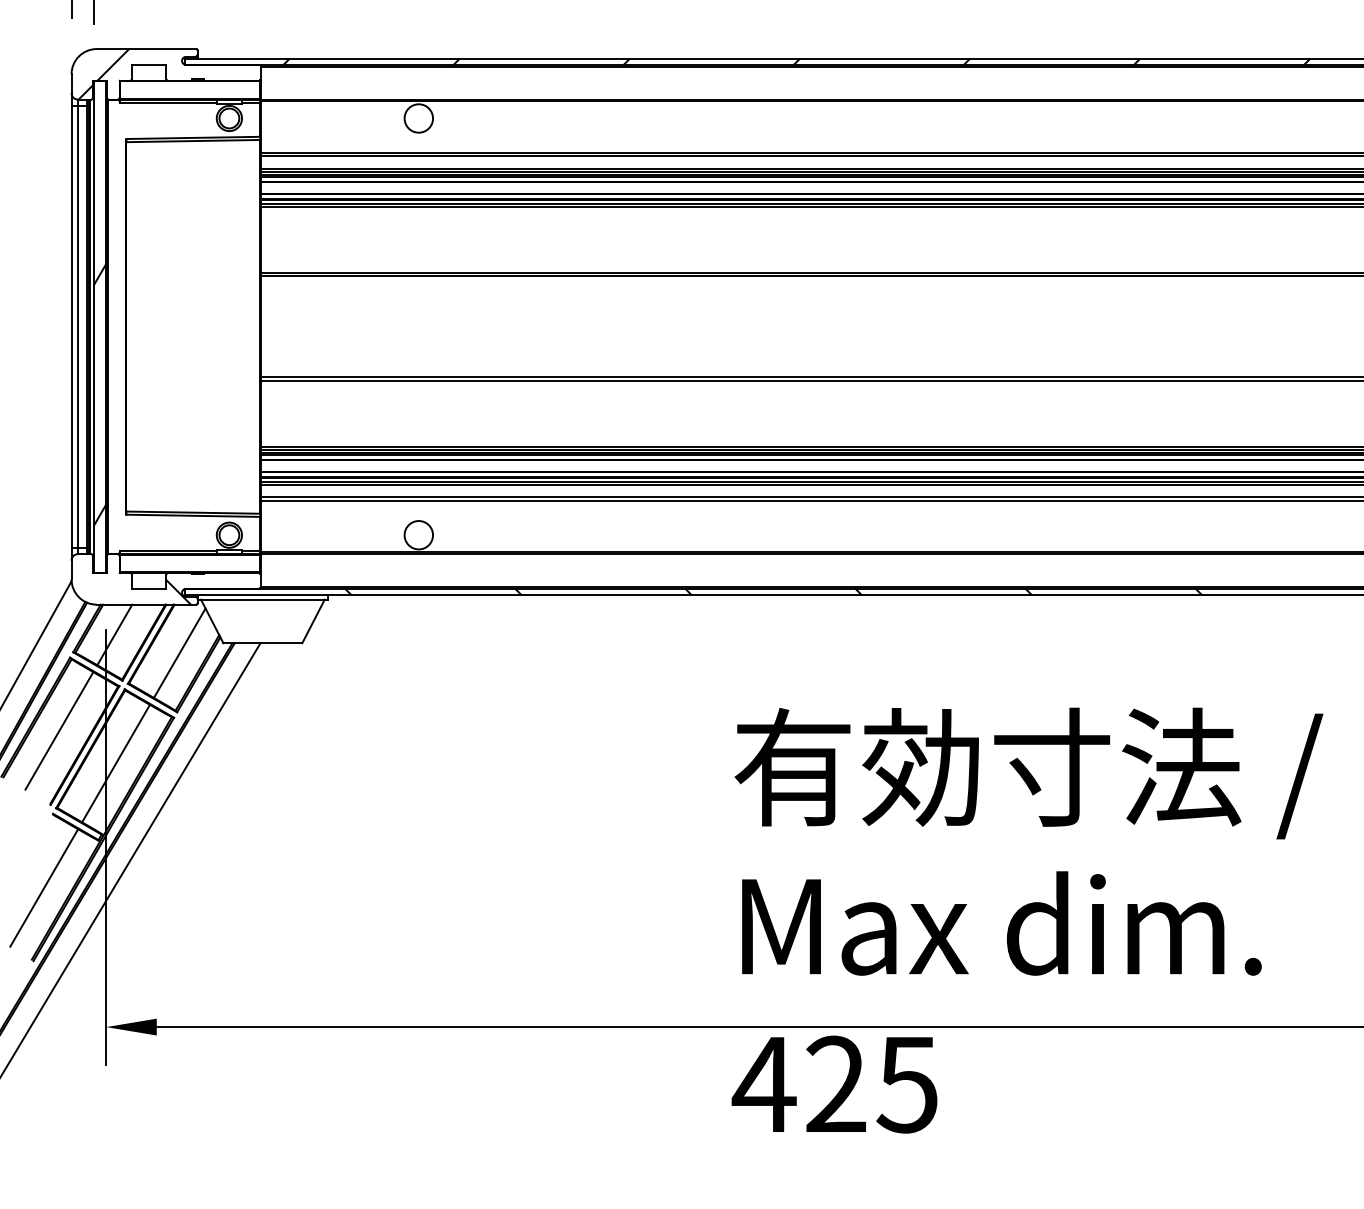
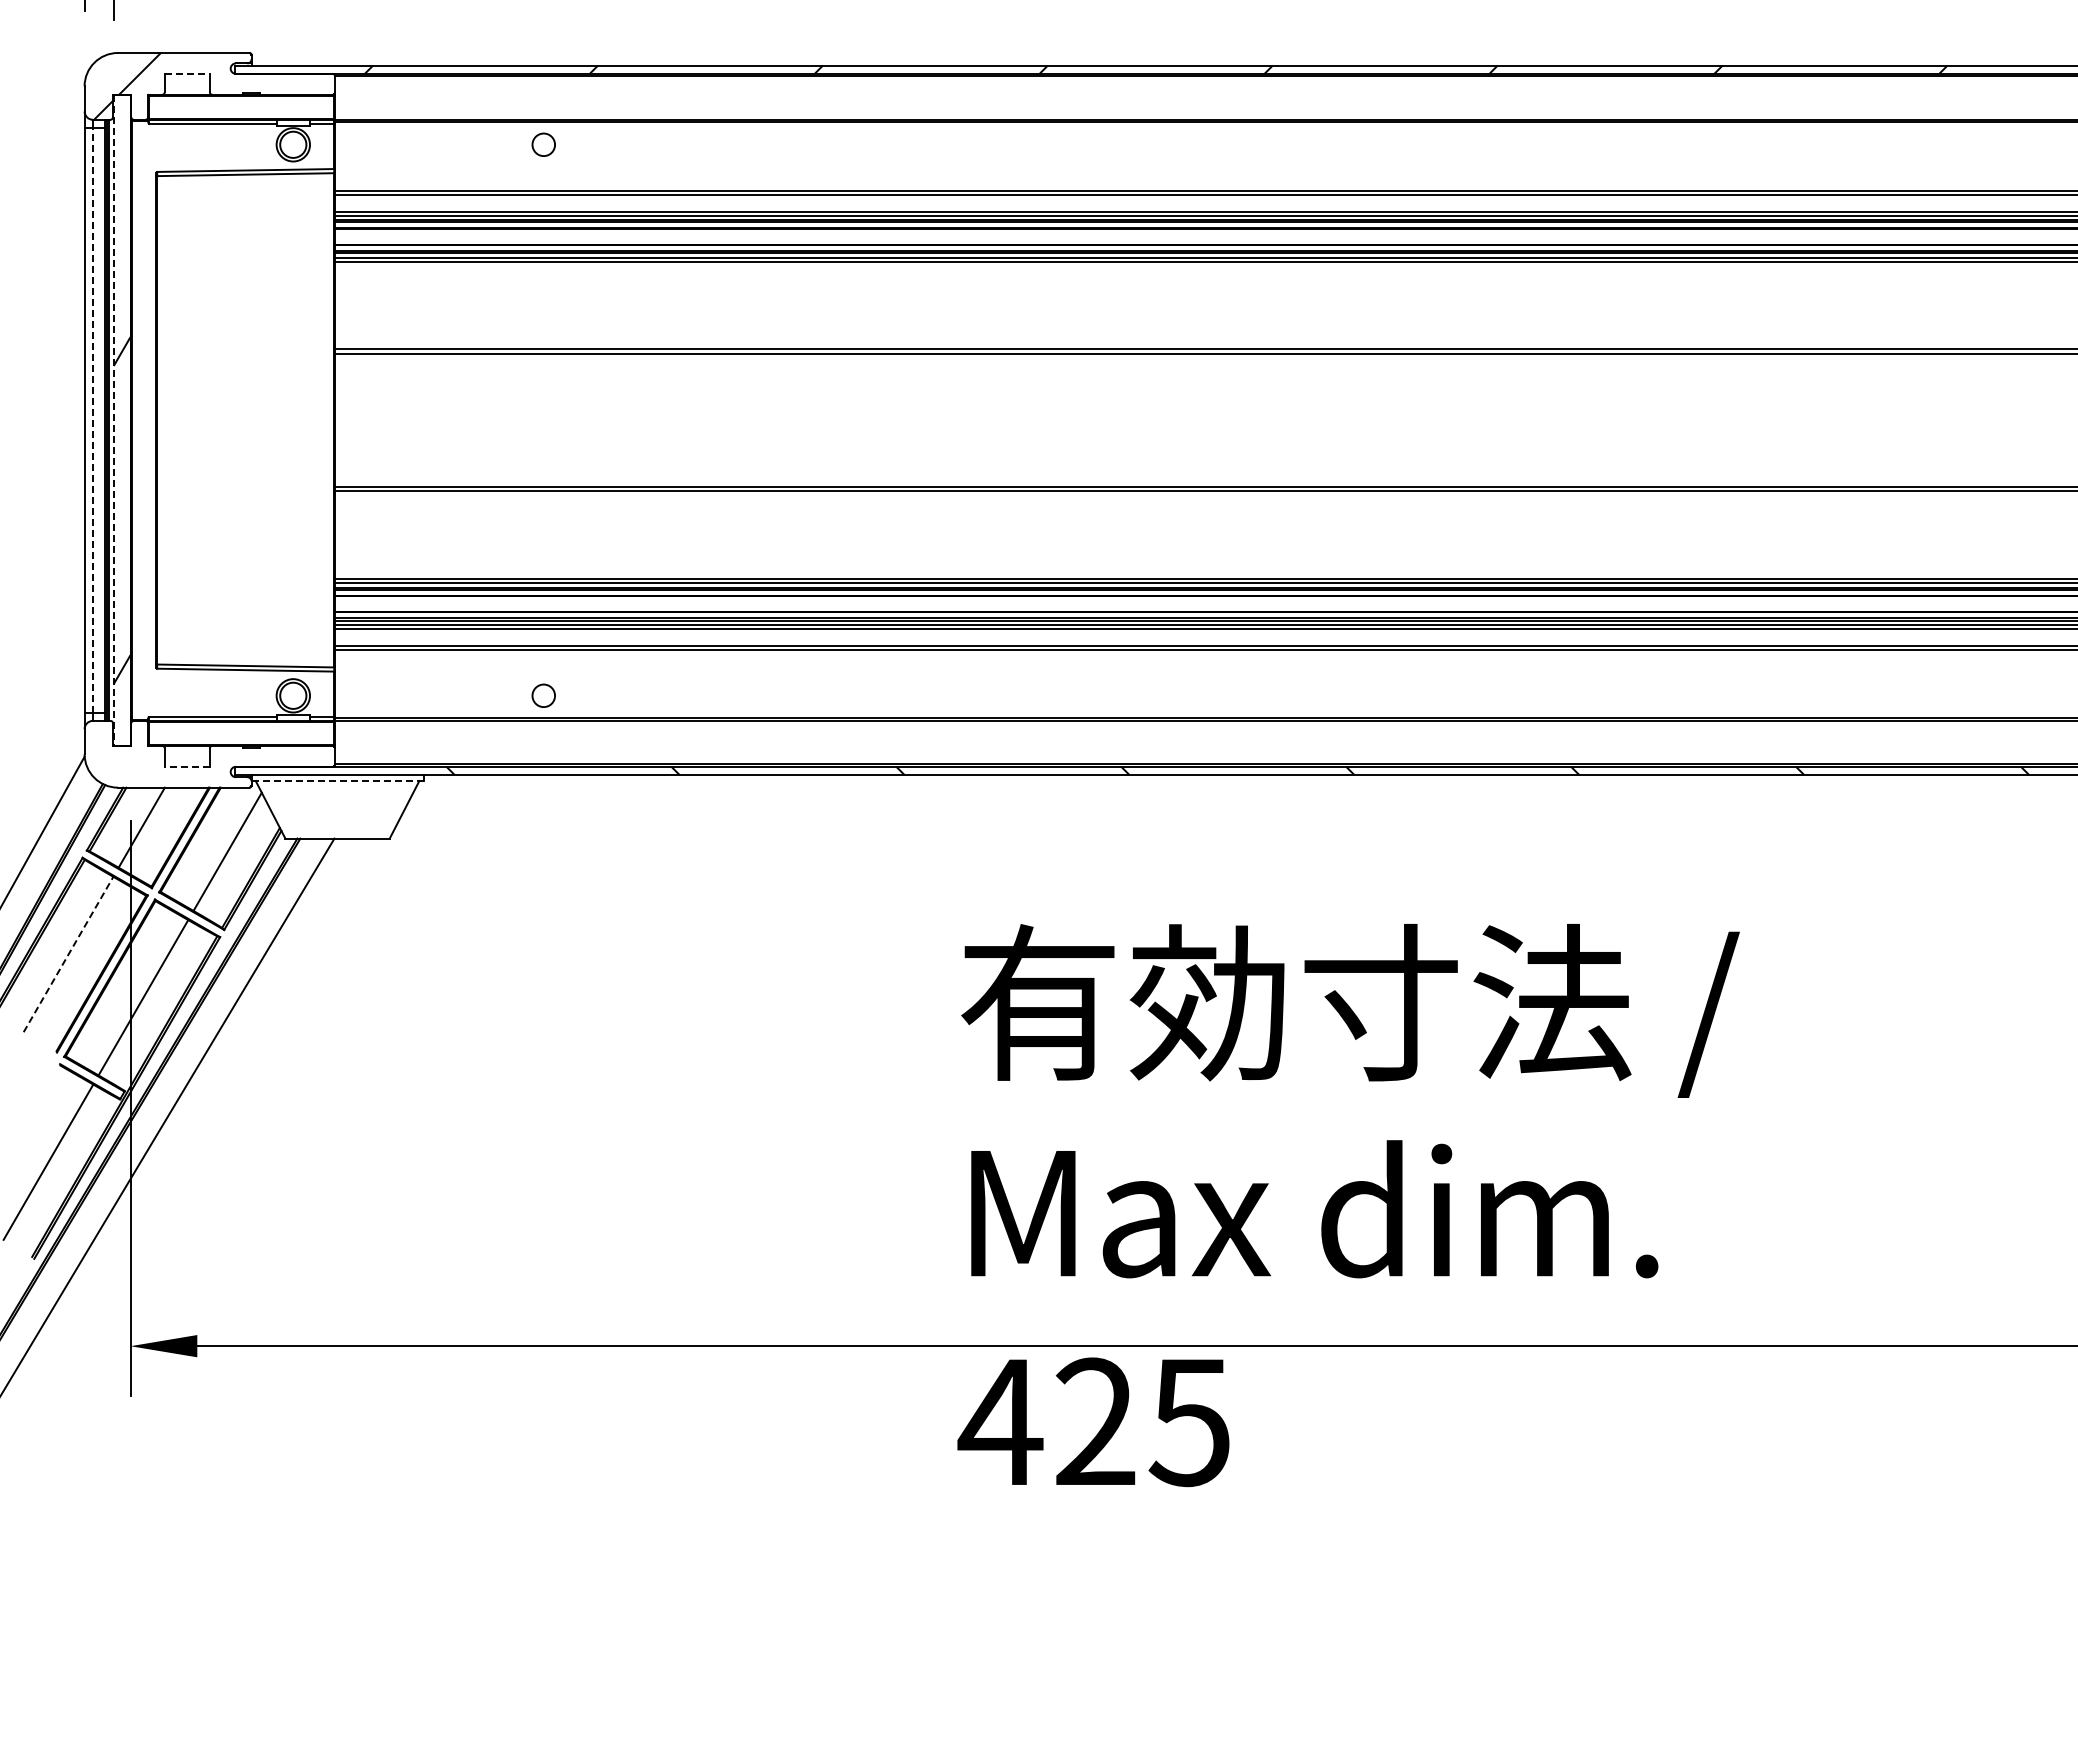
line: (149, 64) -> (187, 73), solid -> dashed
circle: (418, 118) -> (543, 144), size x0.6
line: (77, 326) -> (92, 419), solid -> dashed
line: (93, 326) -> (113, 420), solid -> dashed
circle: (418, 534) -> (543, 695), size x0.6
line: (149, 588) -> (187, 766), solid -> dashed
hatch: (178, 592) -> (225, 771), removed
line: (262, 599) -> (337, 780), solid -> dashed
line: (59, 730) -> (68, 954), solid -> dashed

